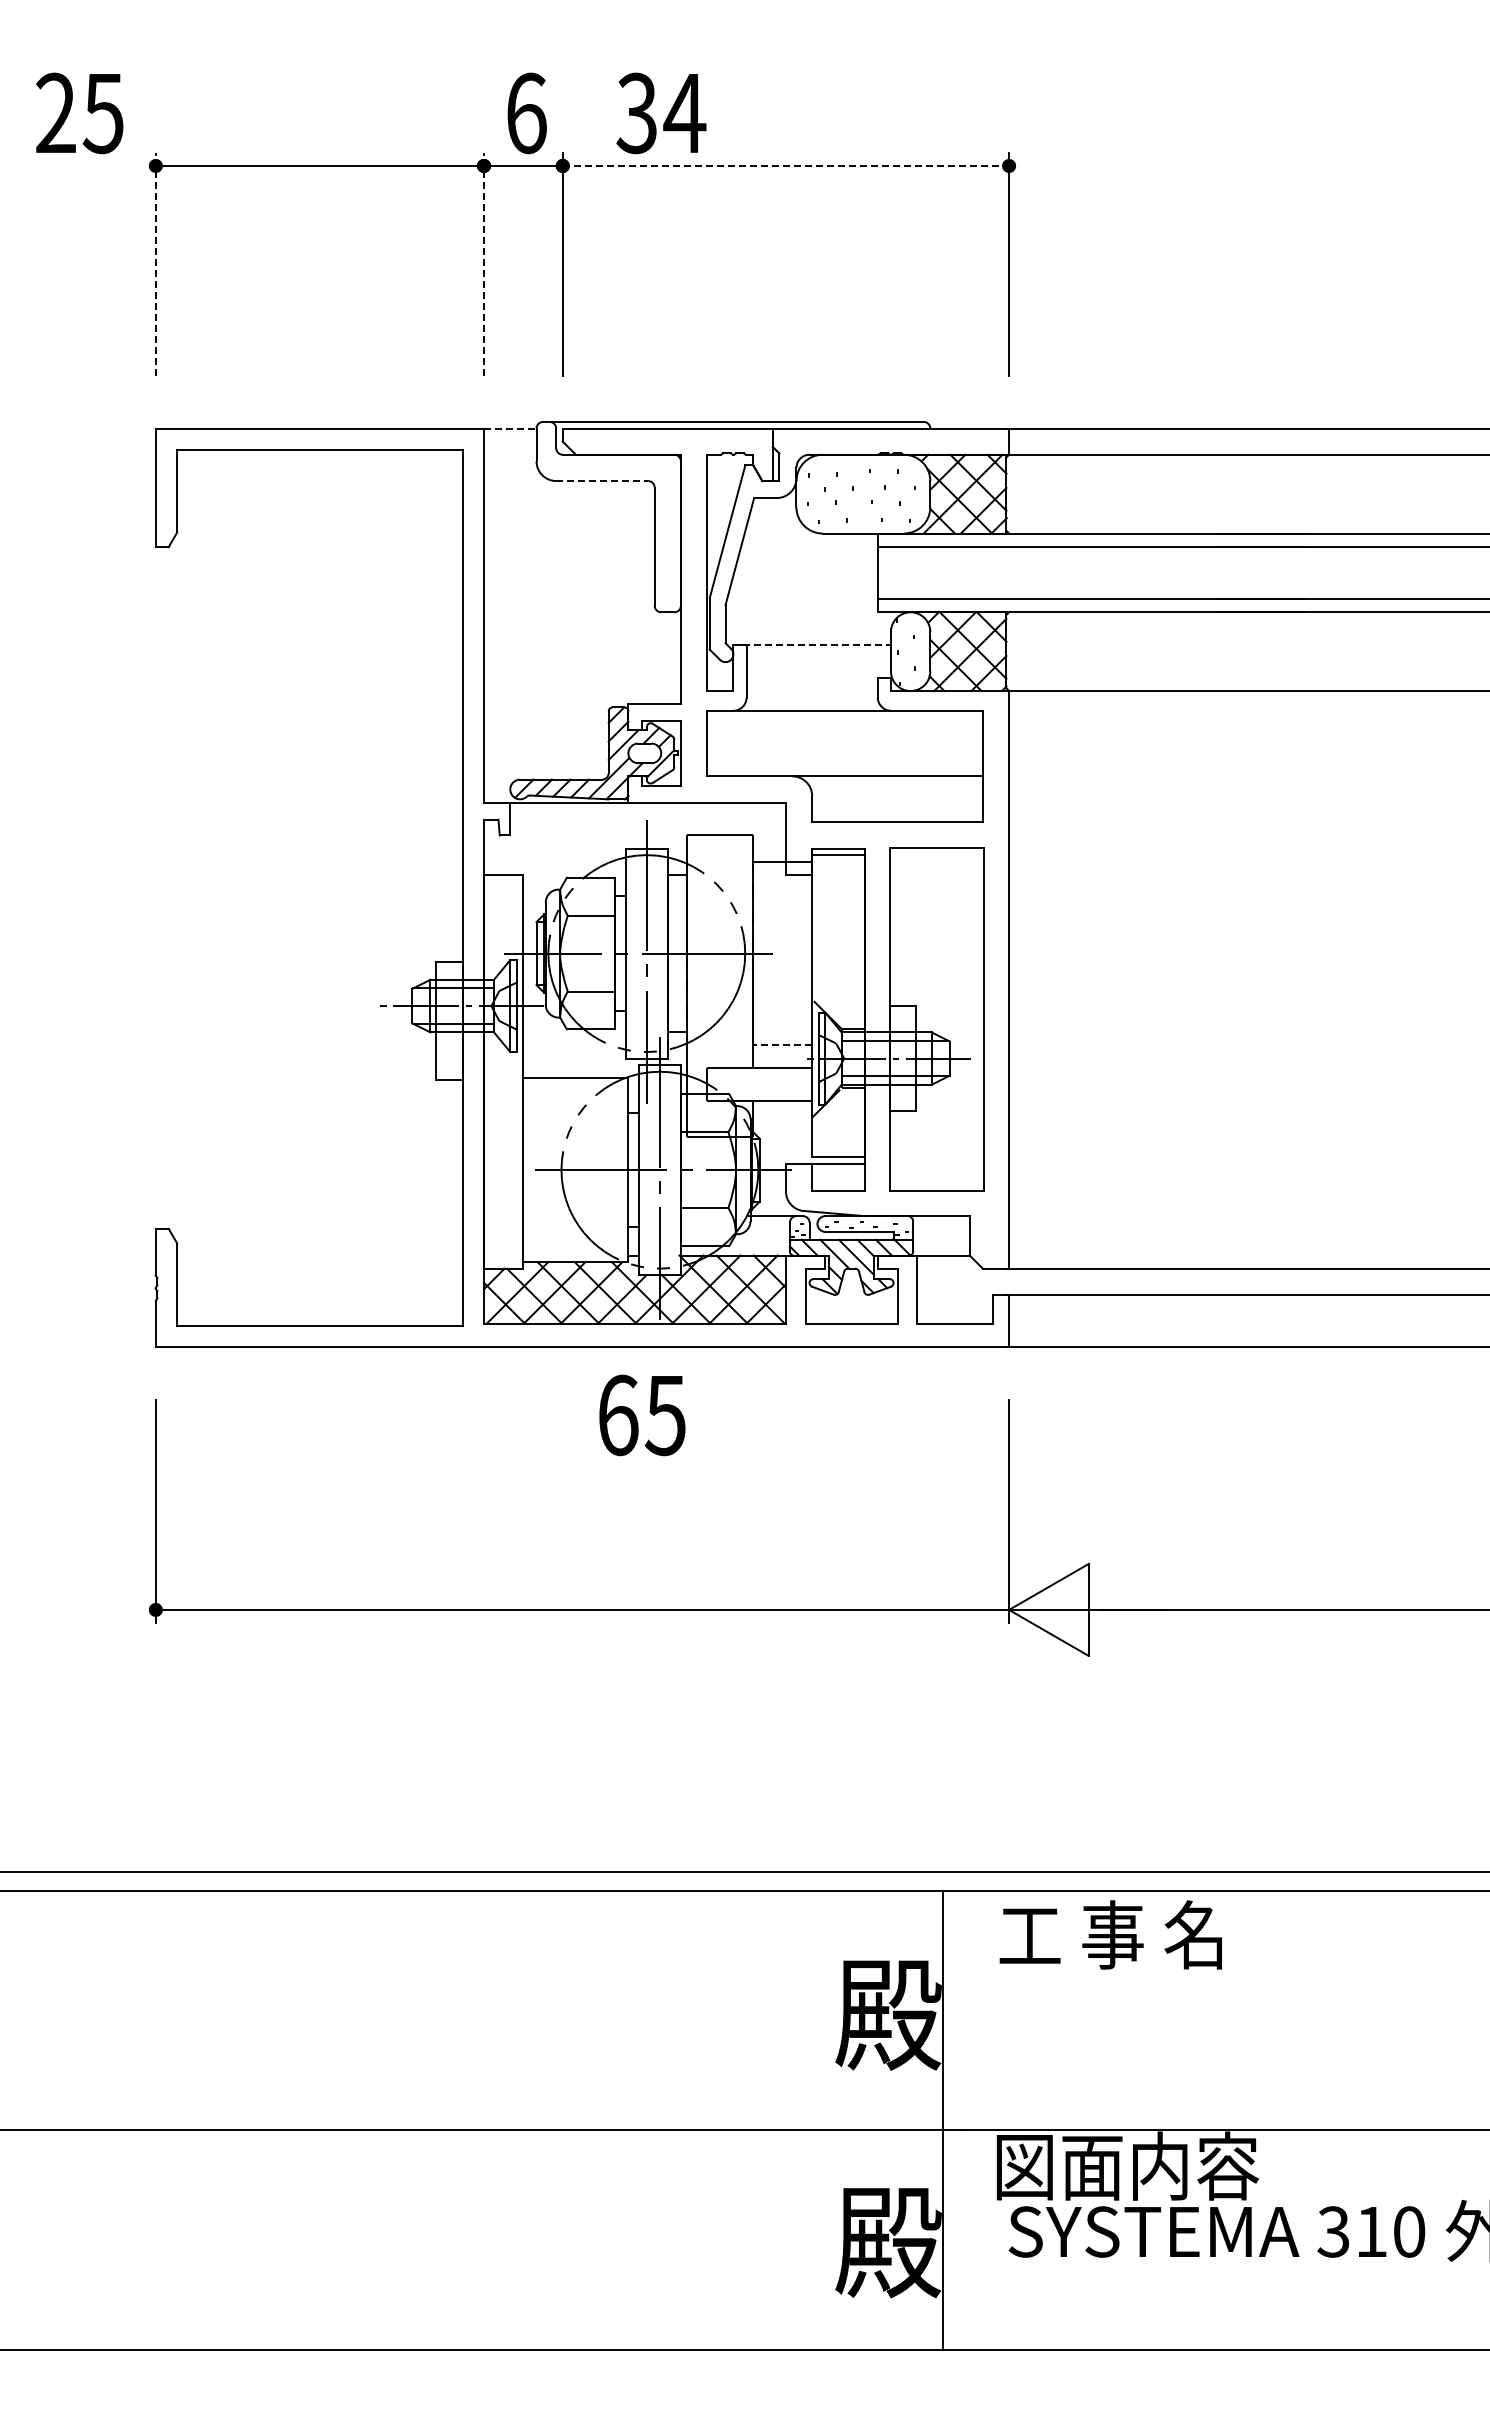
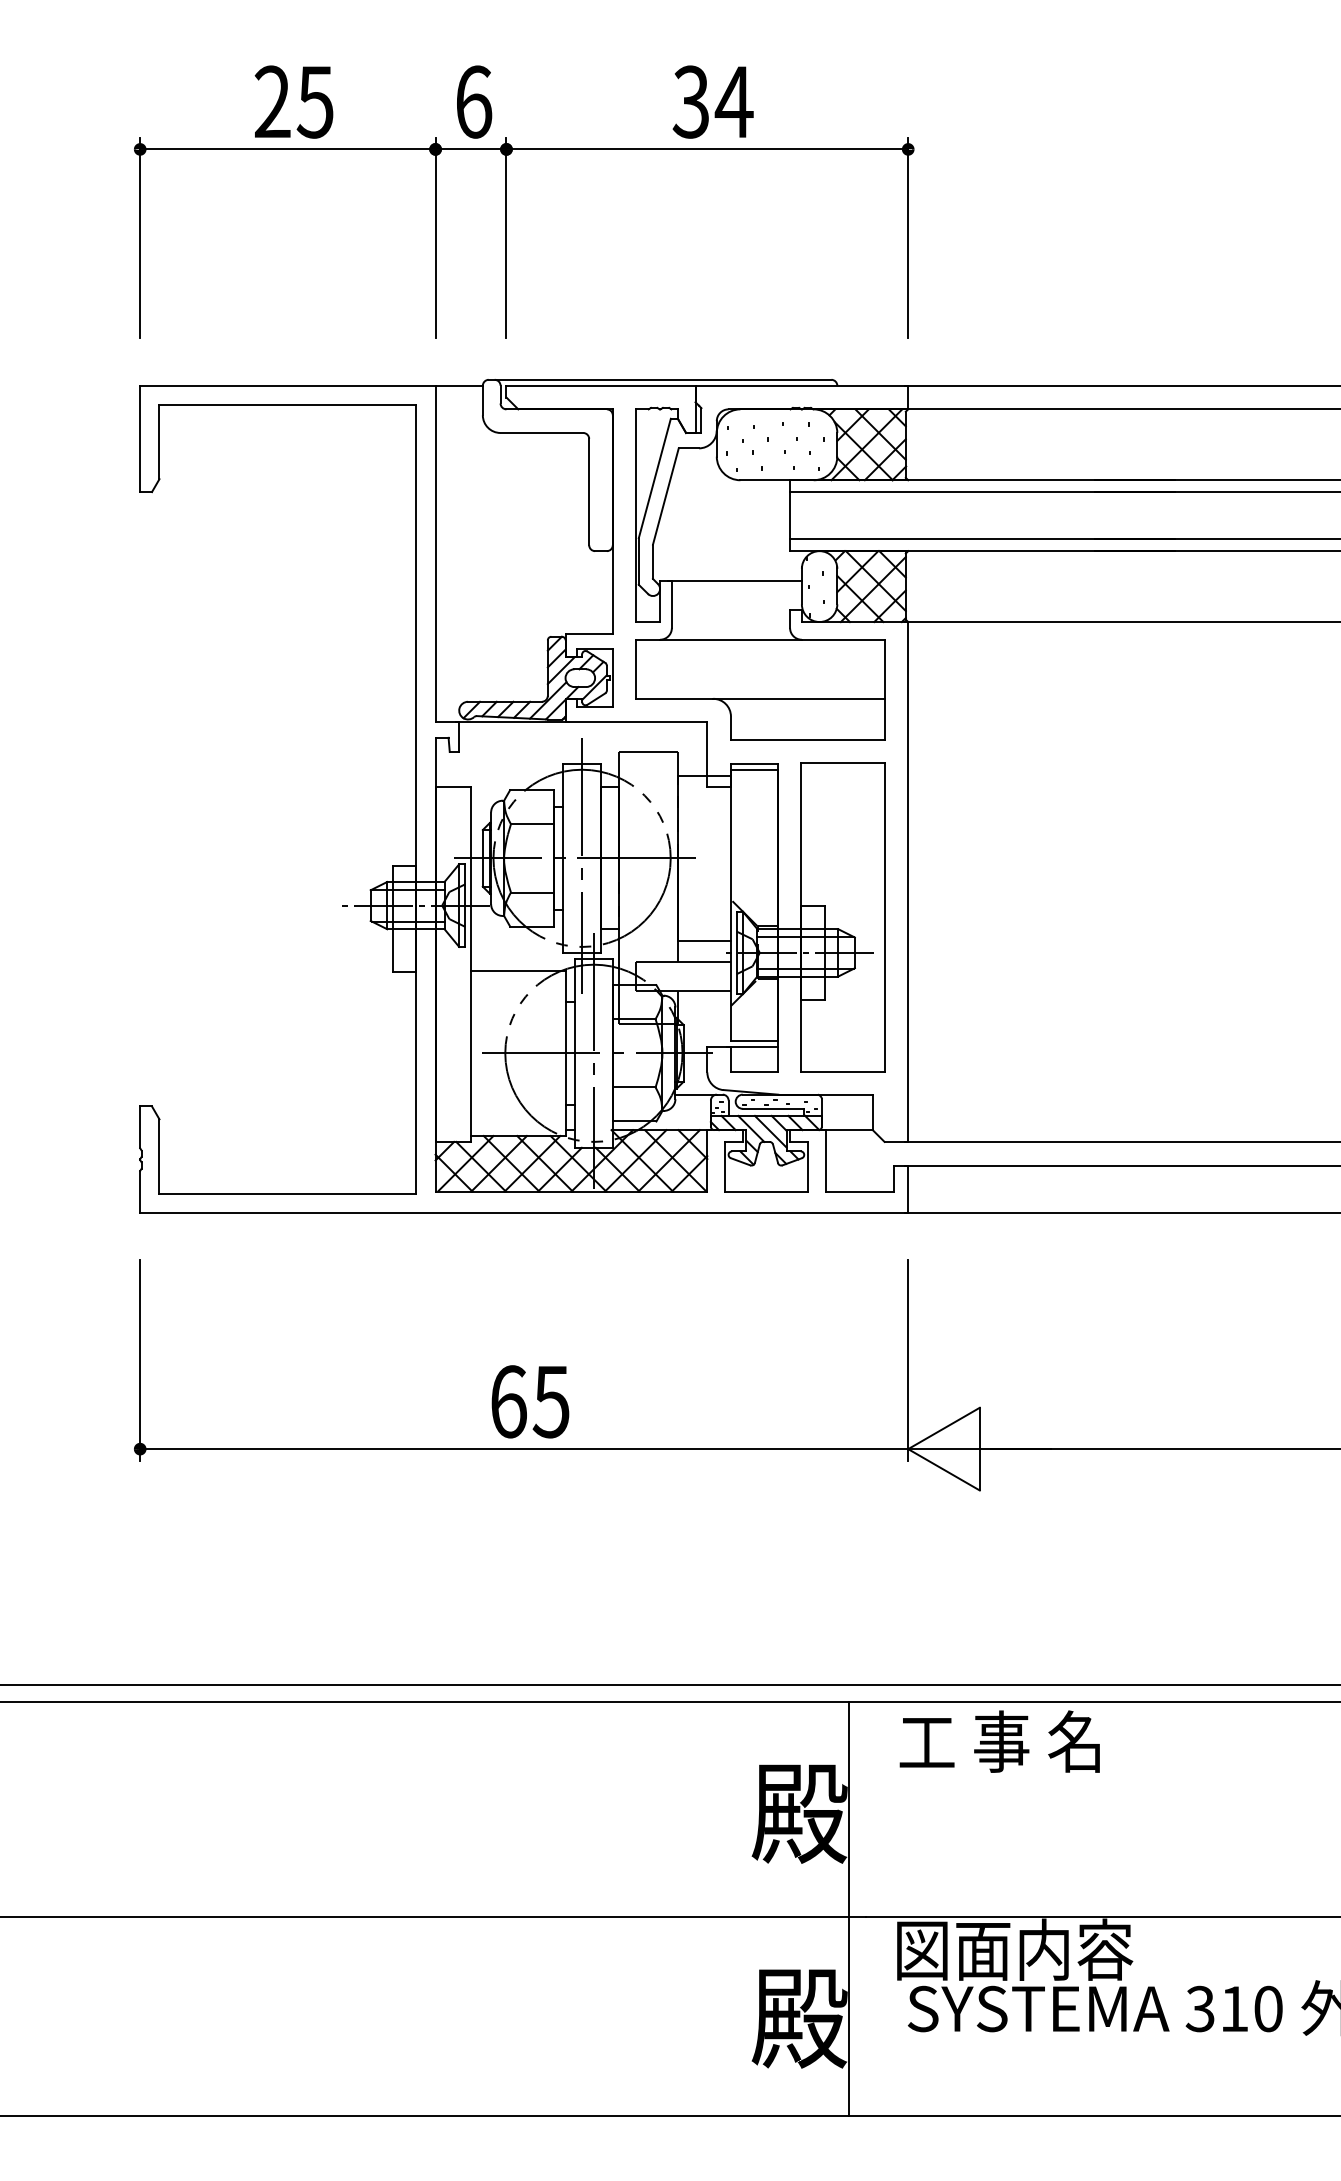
text: (79, 113) -> (293, 102), moved
text: (661, 113) -> (713, 102), moved
line: (786, 165) -> (707, 148), dashed -> solid
line: (155, 264) -> (139, 238), dashed -> solid
line: (484, 264) -> (436, 238), dashed -> solid
line: (510, 428) -> (459, 385), dashed -> solid
line: (602, 481) -> (542, 433), dashed -> solid
line: (817, 645) -> (735, 581), dashed -> solid
line: (782, 1045) -> (704, 941), dashed -> solid
text: (642, 1415) -> (530, 1401), moved

